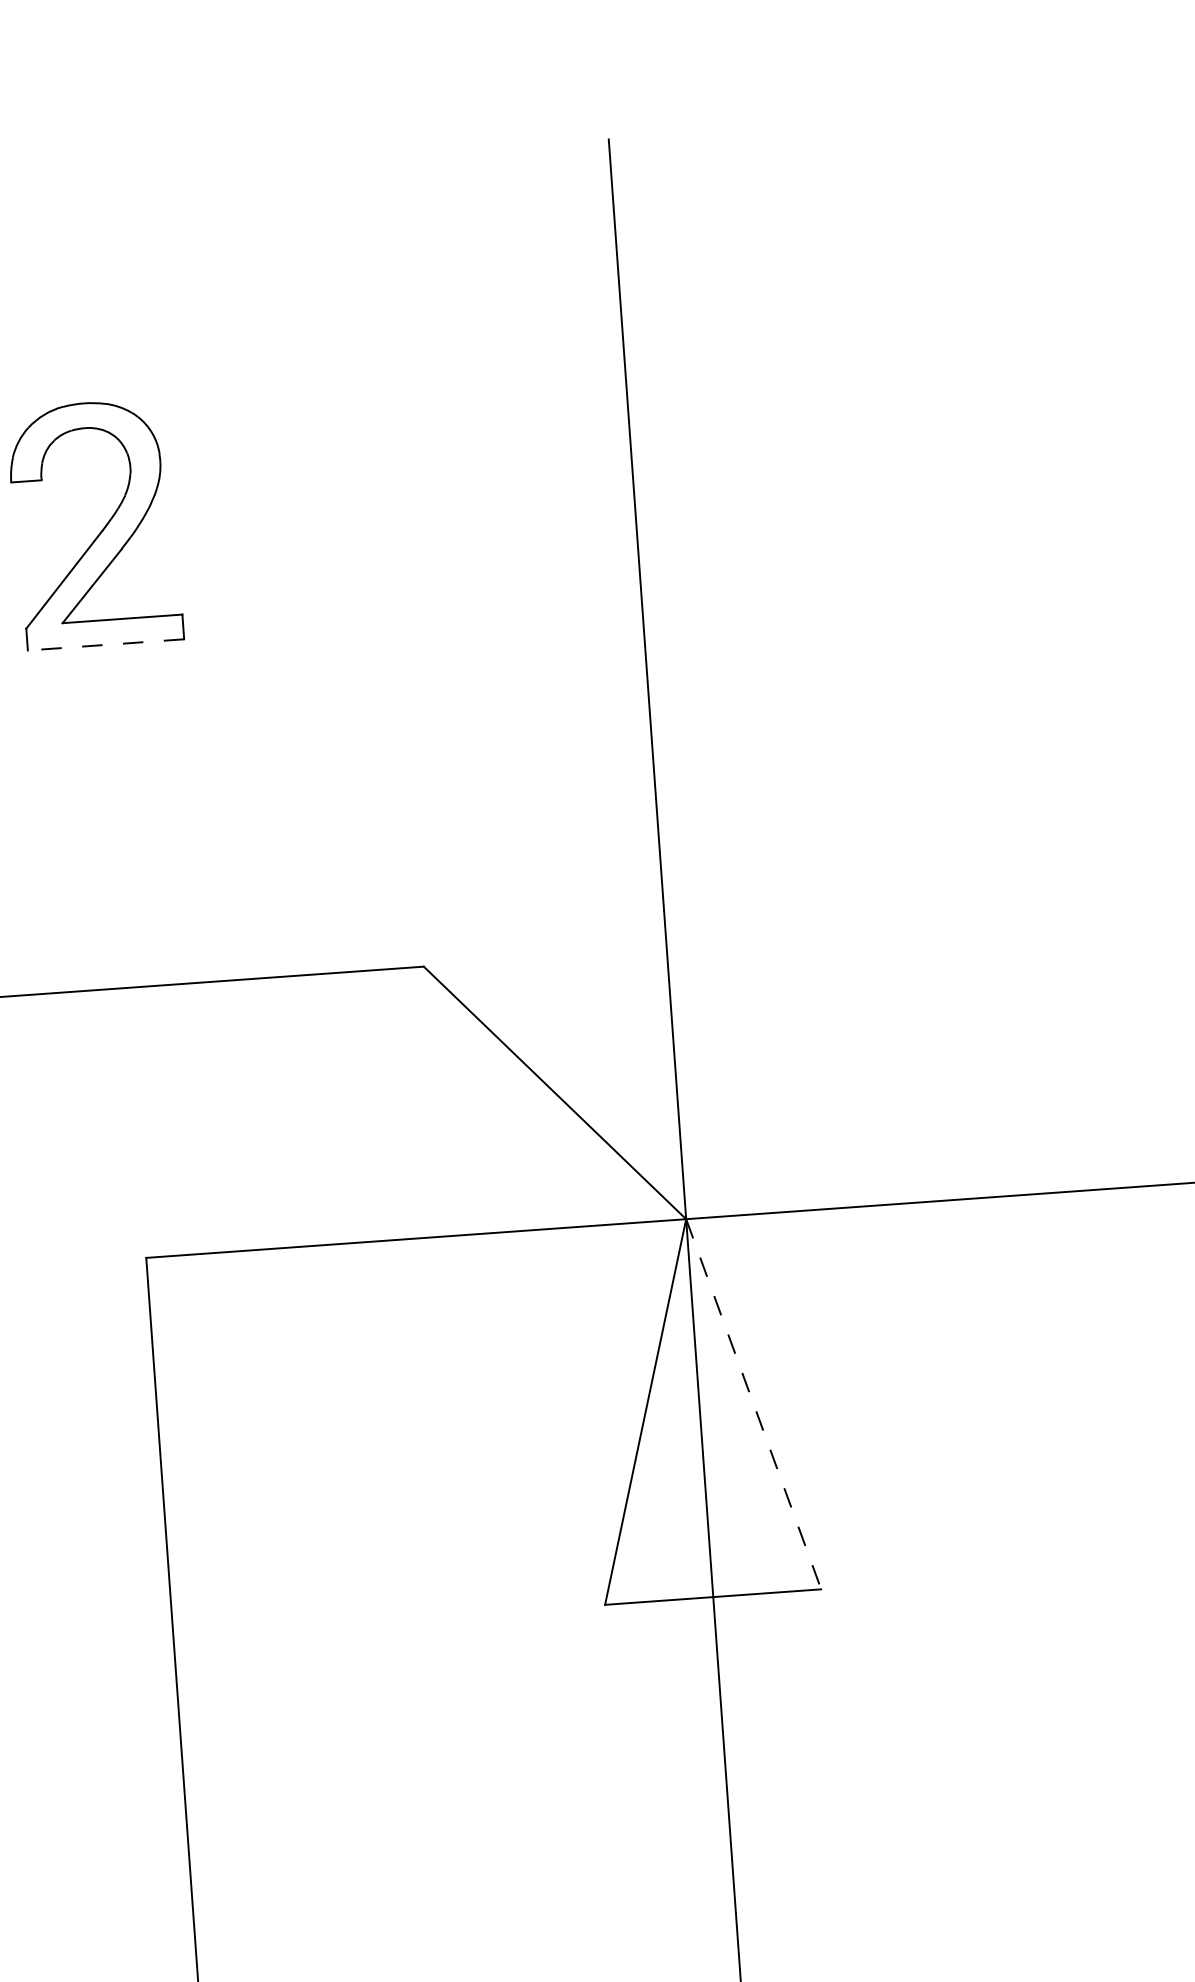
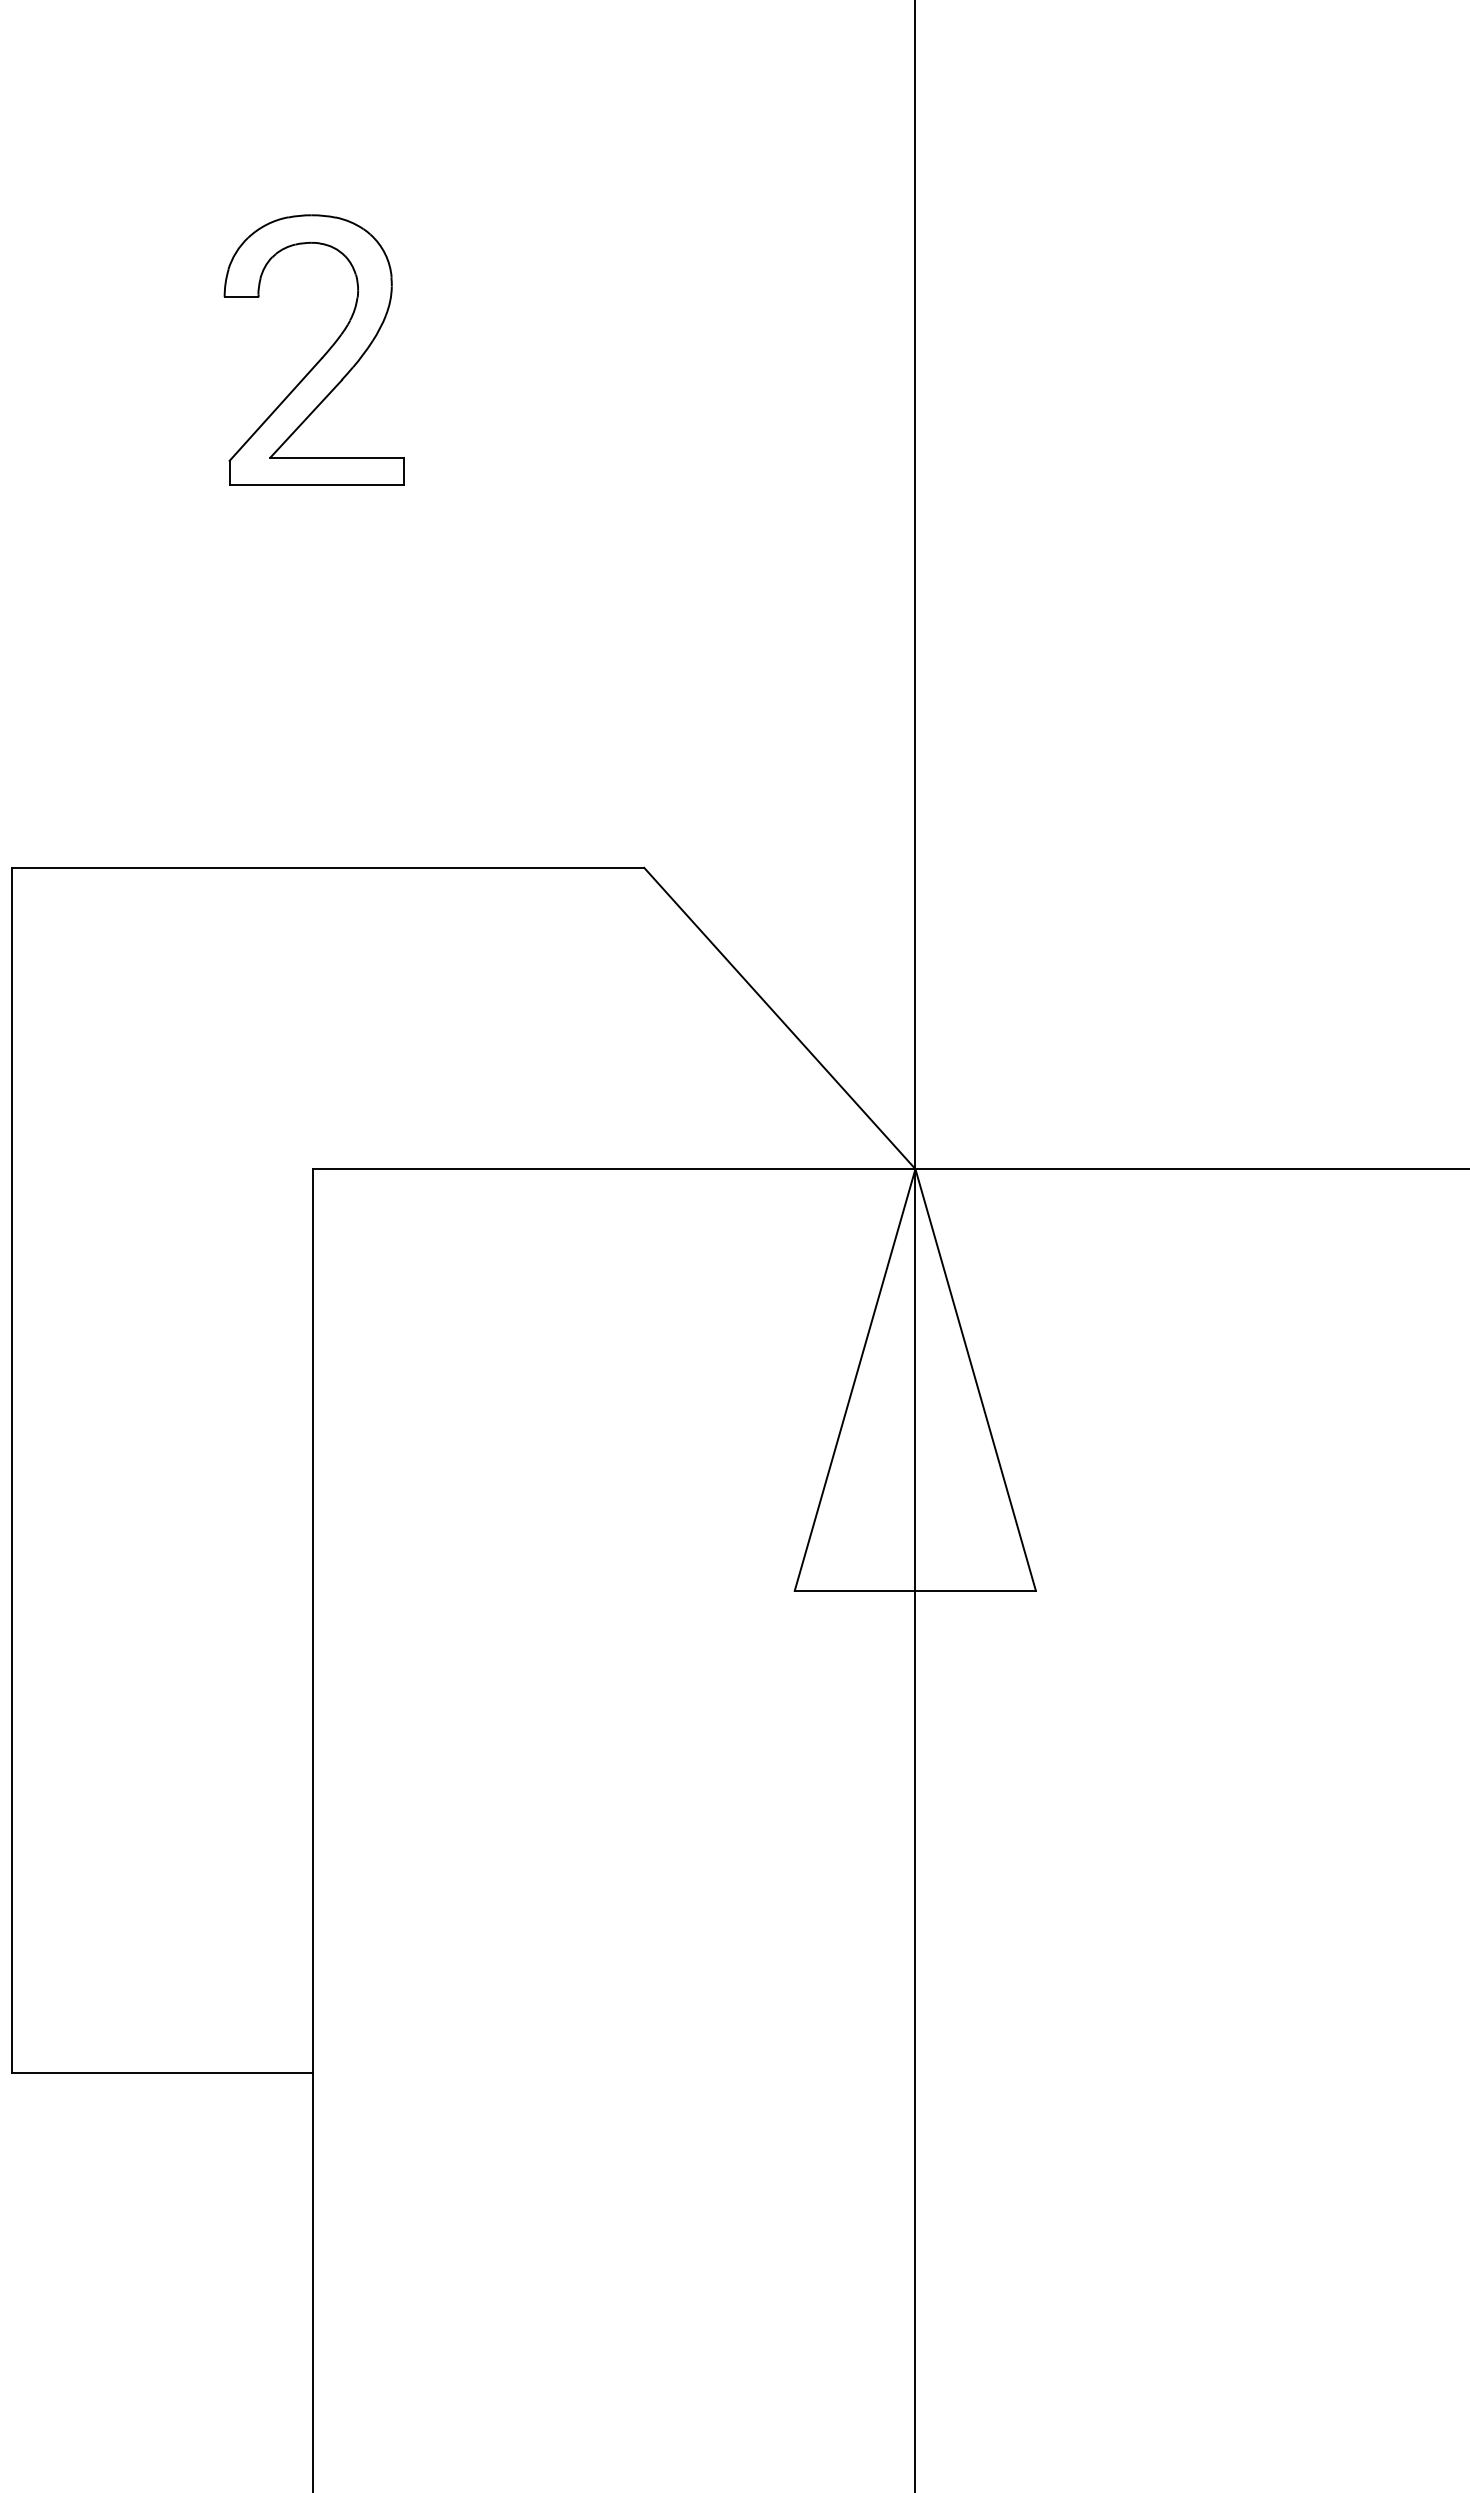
line: (105, 645) -> (316, 485), dashed -> solid
line: (753, 1404) -> (975, 1380), dashed -> solid

